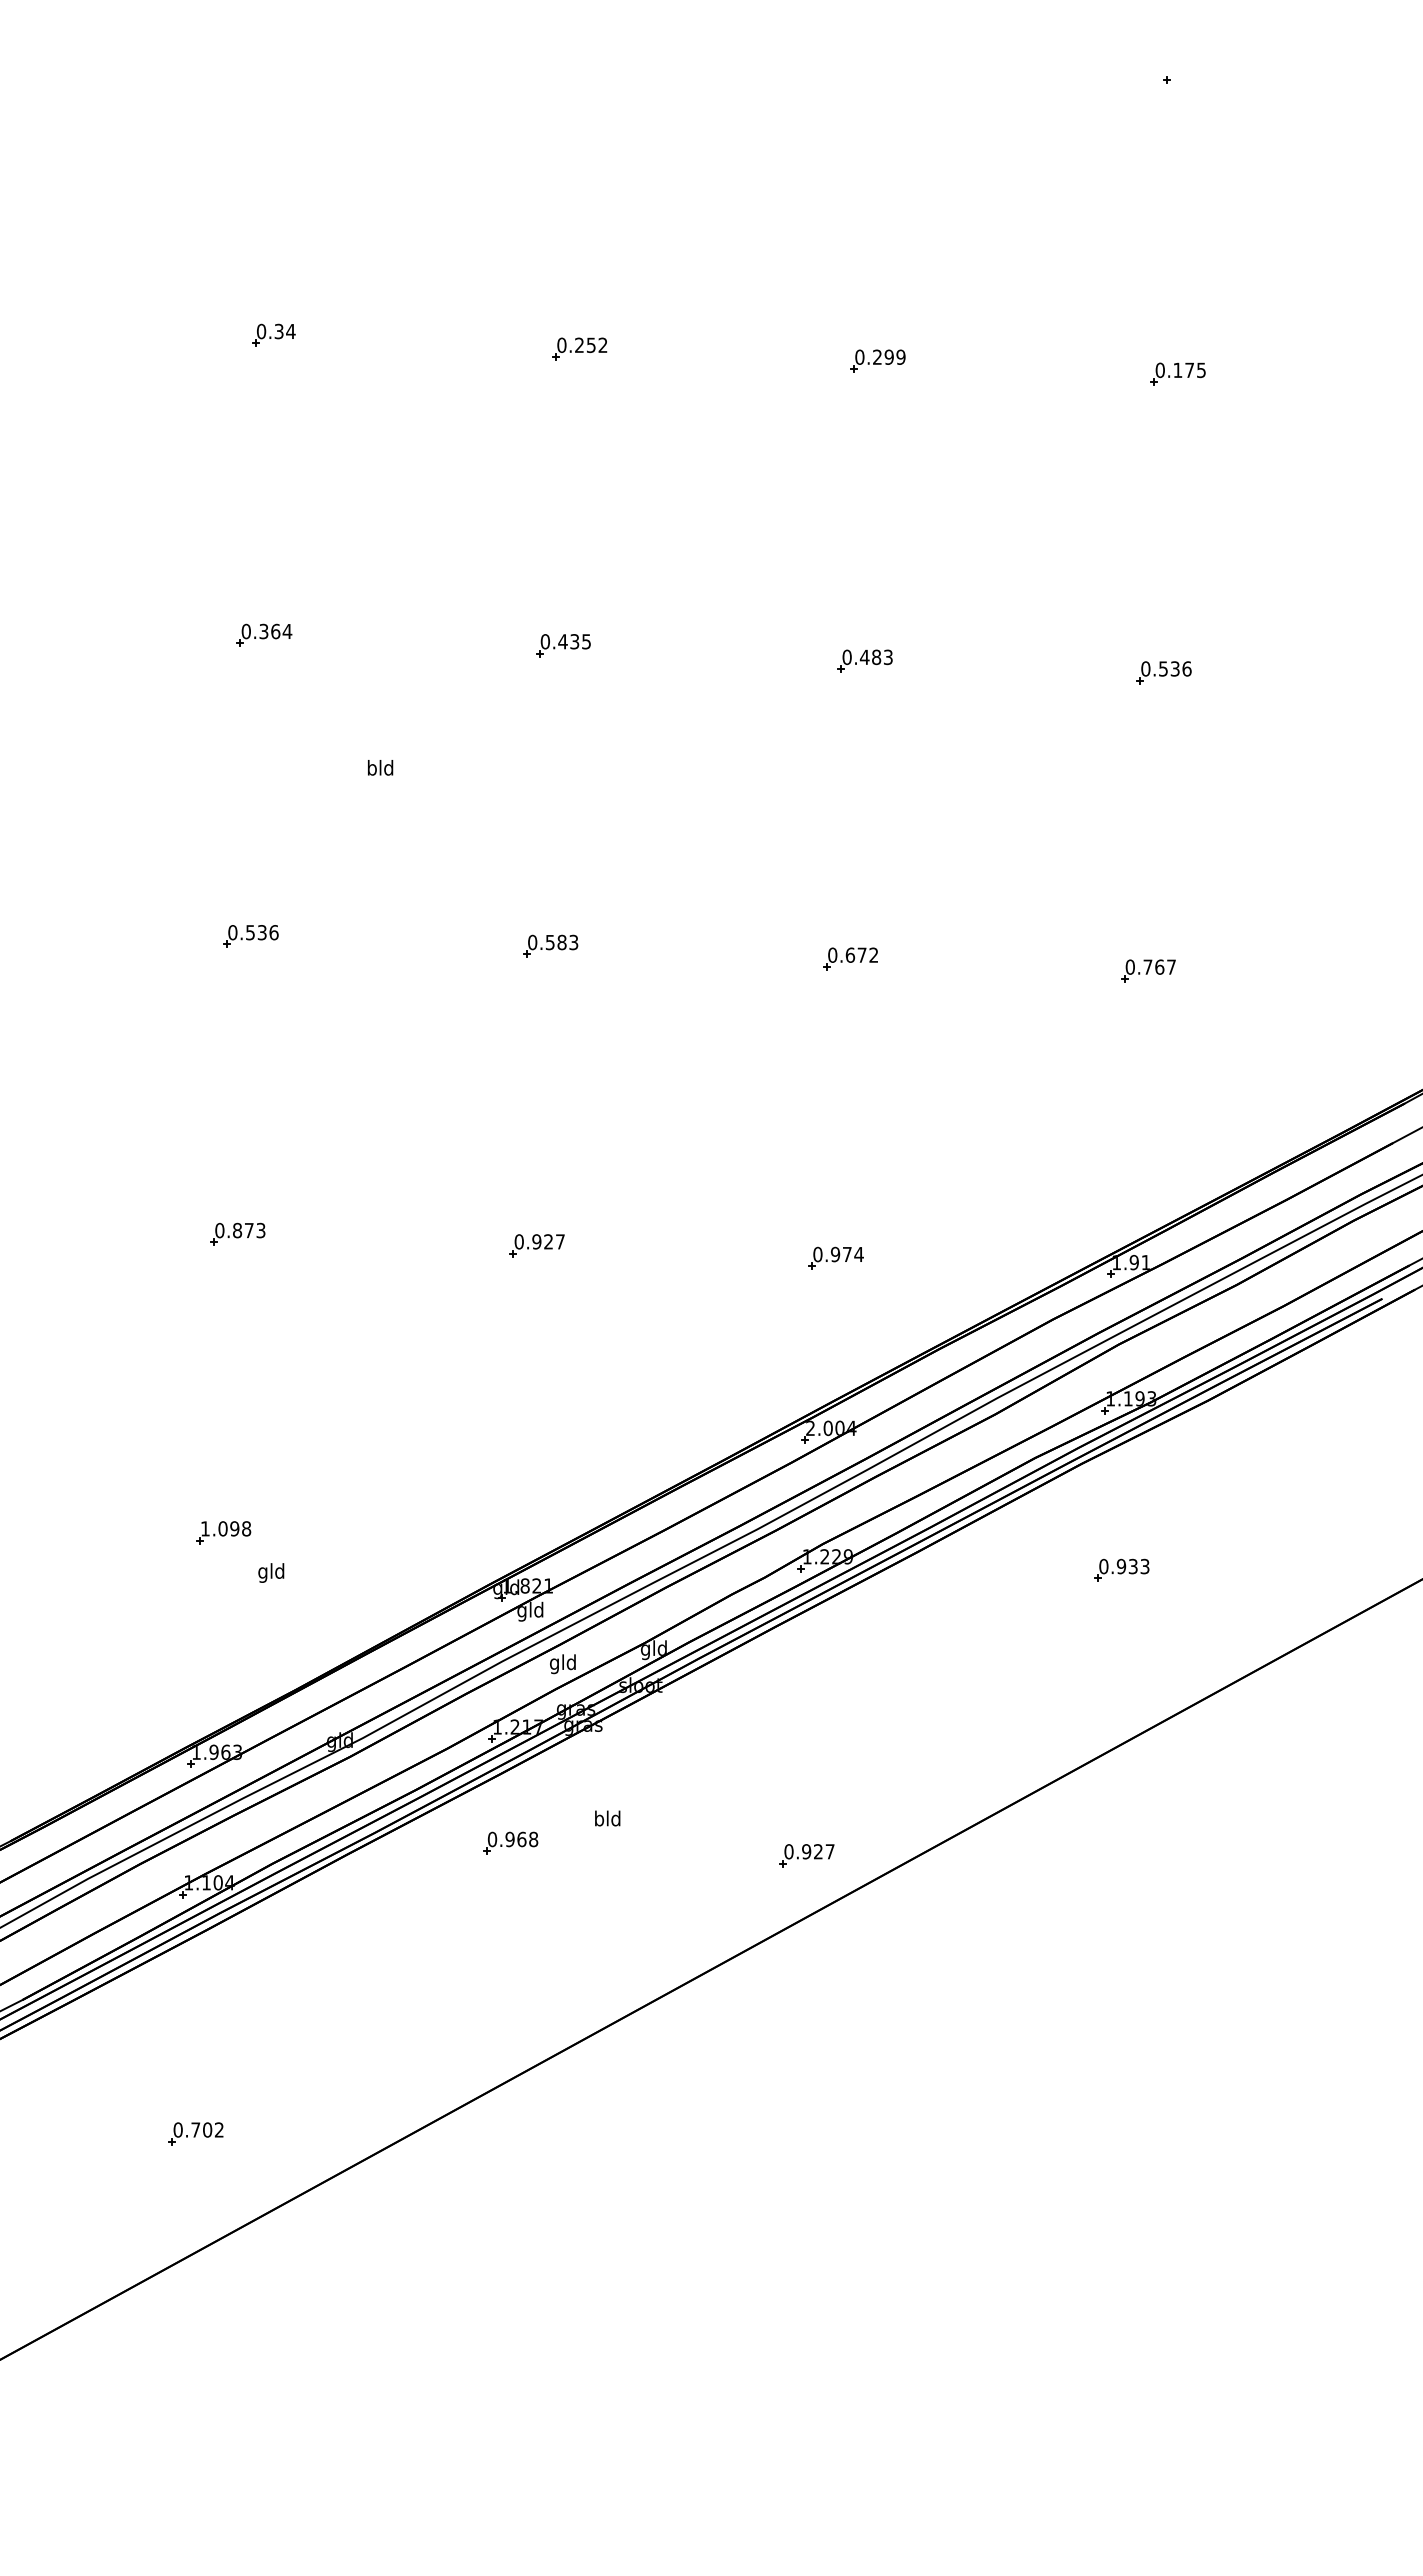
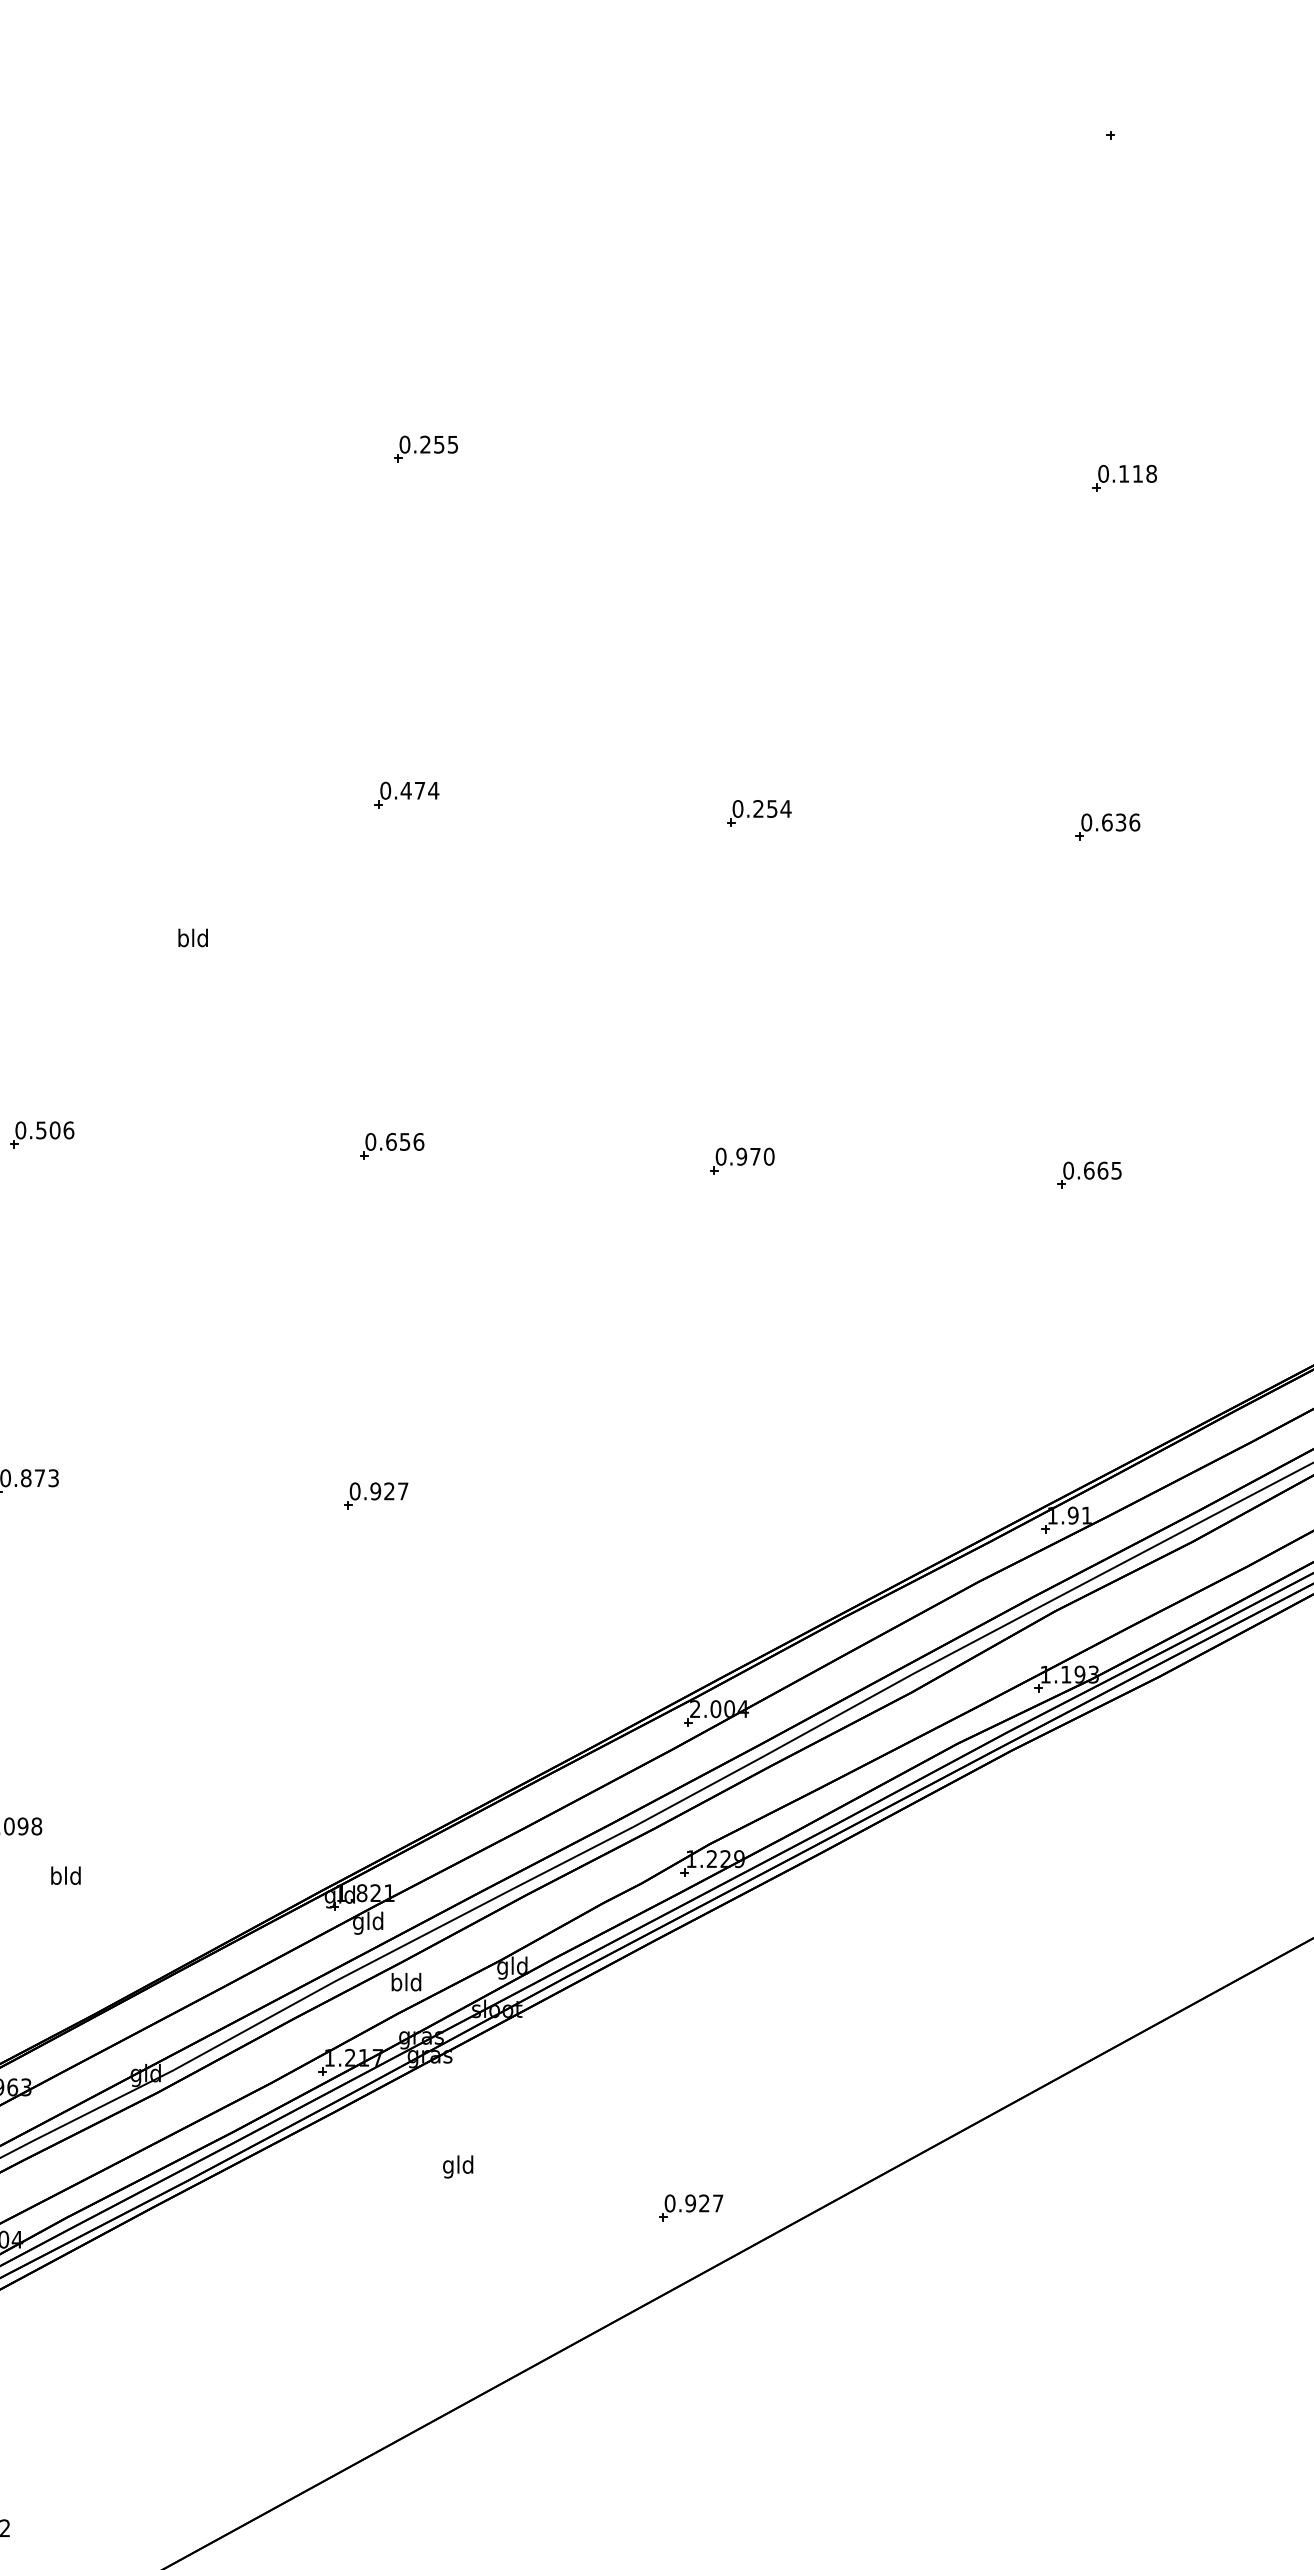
part: (273, 334) -> (68, 432), removed
text: (602, 345) -> (452, 444), 0.252 -> 0.255
part: (877, 360) -> (773, 462), removed
text: (1195, 369) -> (1144, 472), 0.175 -> 0.118
part: (264, 634) -> (57, 782), removed
text: (580, 641) -> (426, 790), 0.435 -> 0.474
text: (876, 657) -> (772, 809), 0.483 -> 0.254
text: (1163, 668) -> (1107, 821), 0.536 -> 0.636
text: (261, 932) -> (54, 1130), 0.536 -> 0.506
text: (561, 942) -> (404, 1141), 0.583 -> 0.656
text: (861, 954) -> (754, 1155), 0.672 -> 0.970
text: (1159, 966) -> (1102, 1169), 0.767 -> 0.665
part: (835, 1257) -> (724, 1509), removed
part: (1121, 1569) -> (1058, 1873), removed
text: (262, 1572) -> (55, 1877), gld -> bld
text: (554, 1664) -> (396, 1984), gld -> bld
text: (599, 1820) -> (448, 2166), bld -> gld
part: (510, 1842) -> (344, 2192), removed

